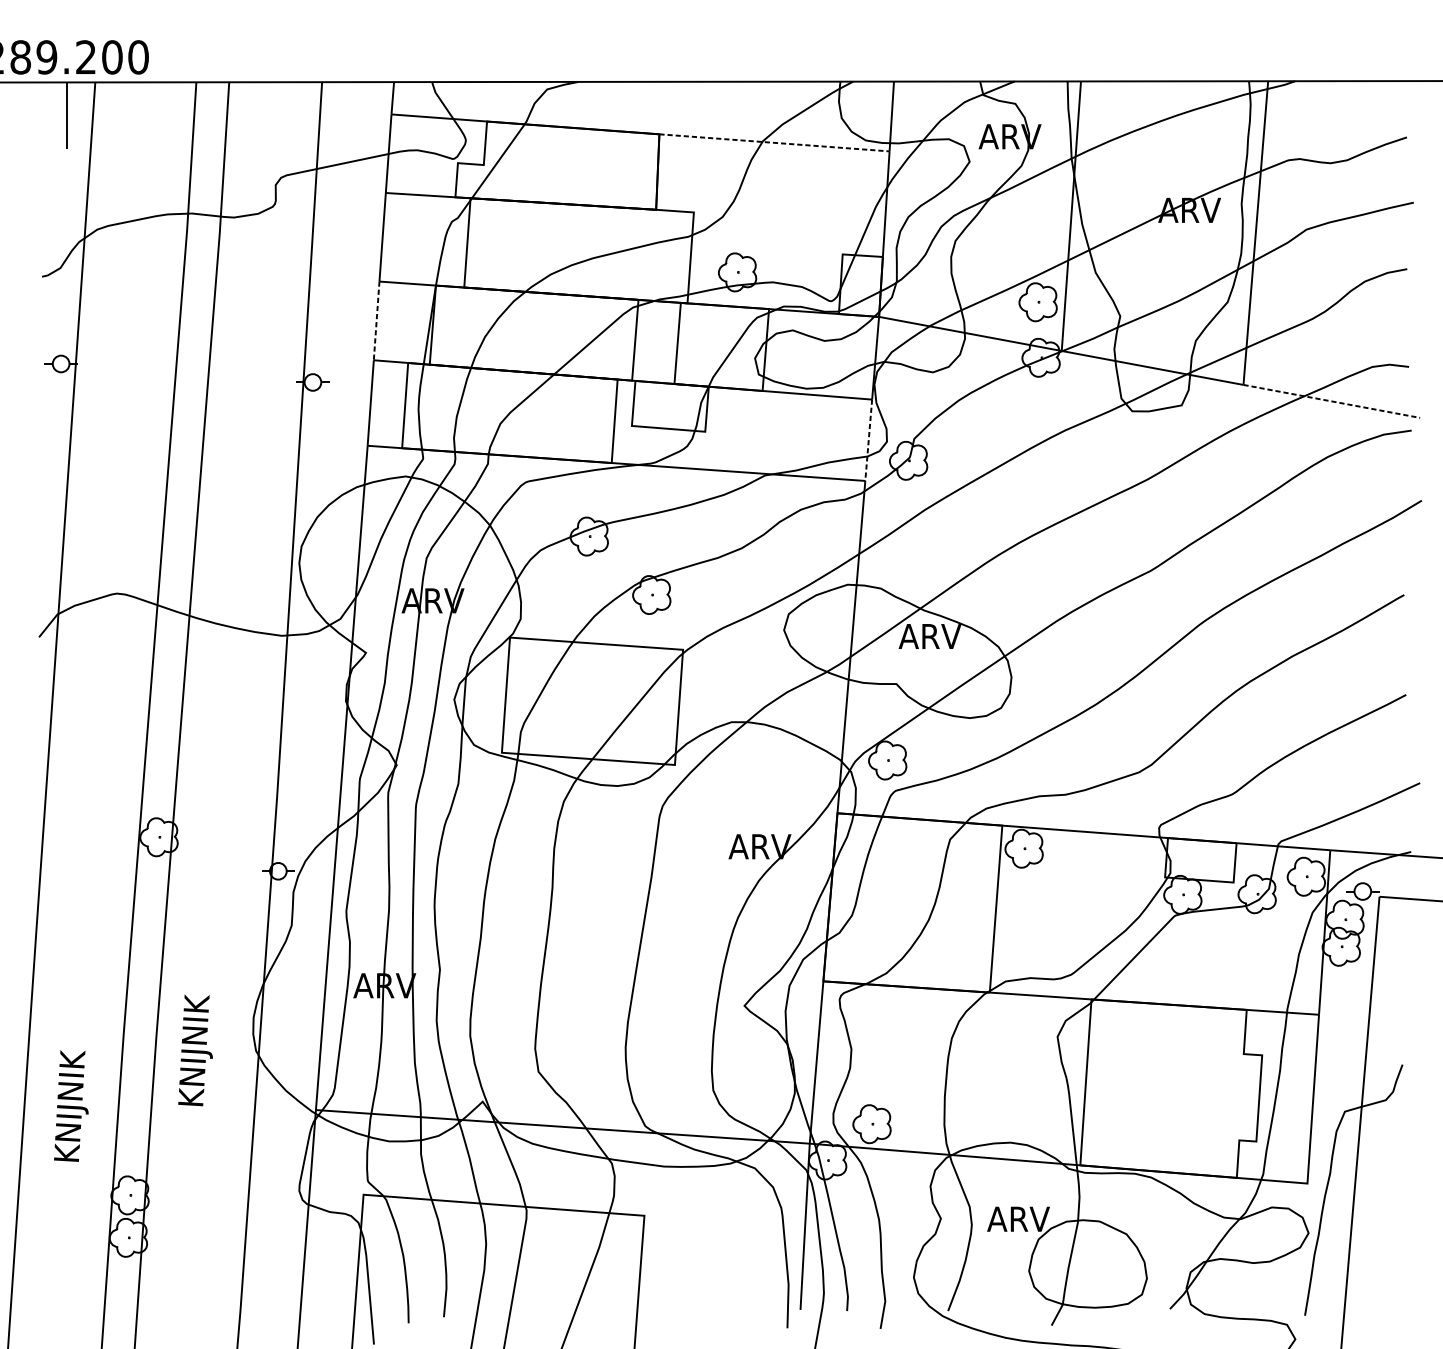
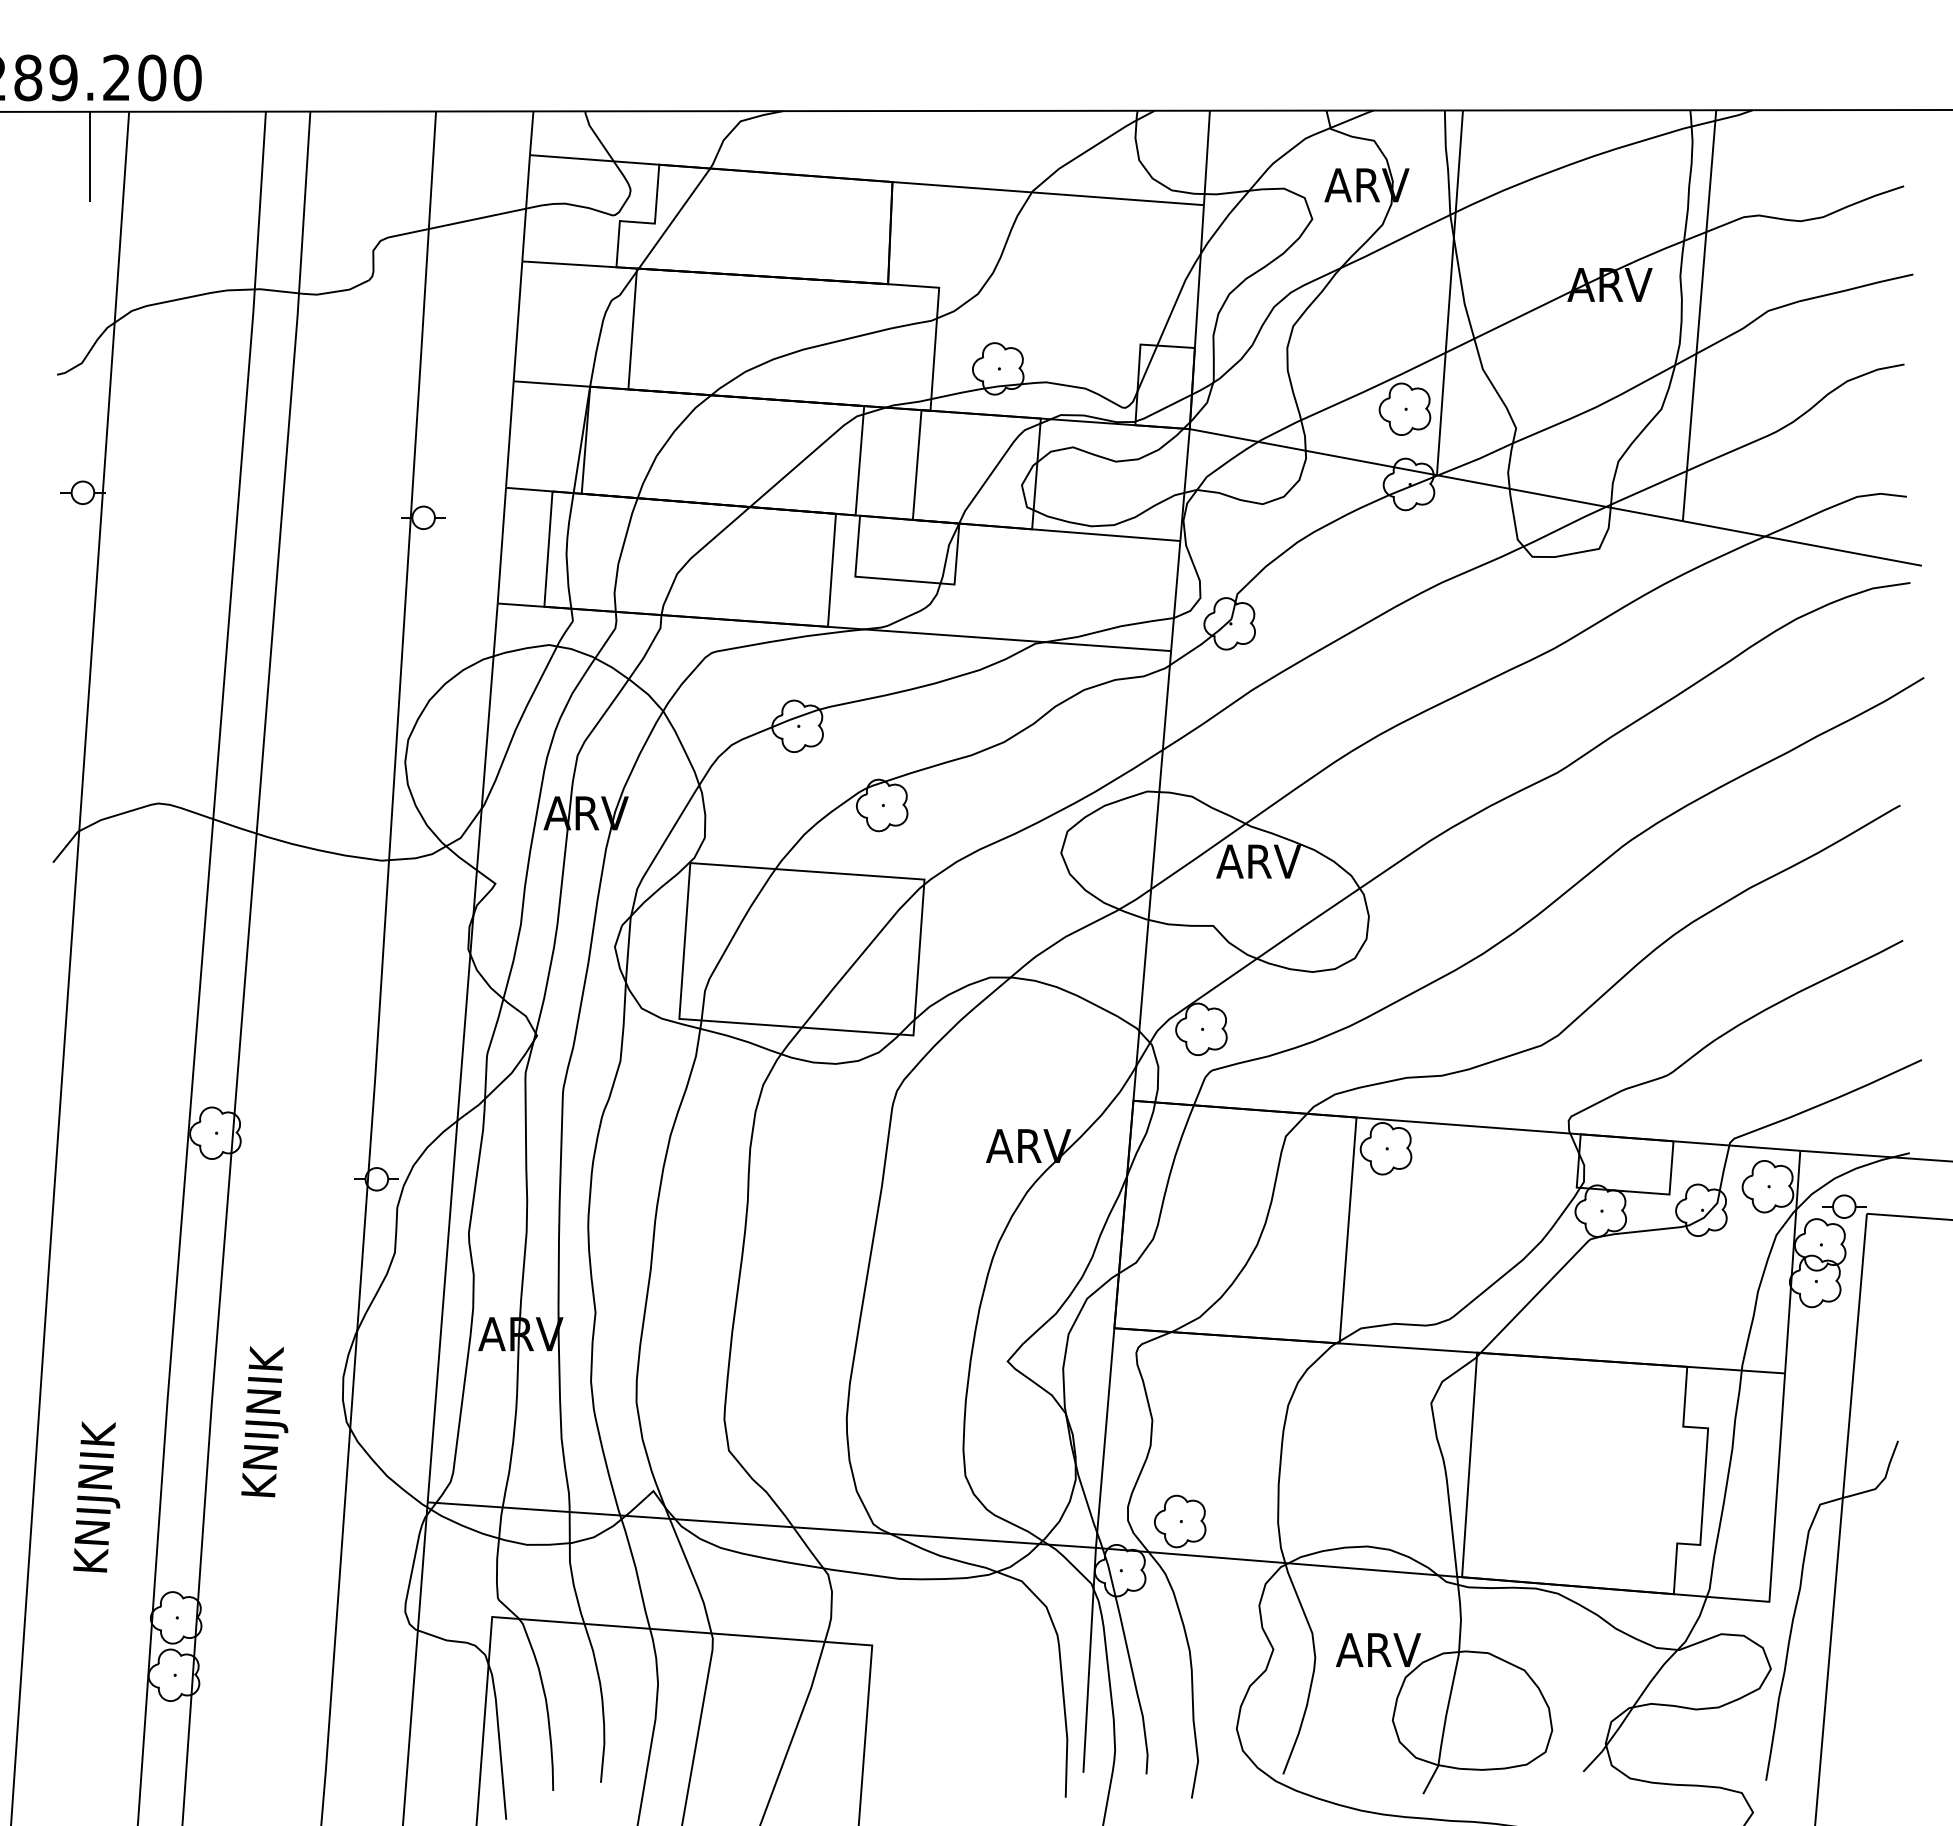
line: (774, 142) -> (1048, 193), dashed -> solid
line: (376, 321) -> (509, 435), dashed -> solid
line: (1331, 401) -> (1802, 543), dashed -> solid
line: (868, 440) -> (1175, 596), dashed -> solid

